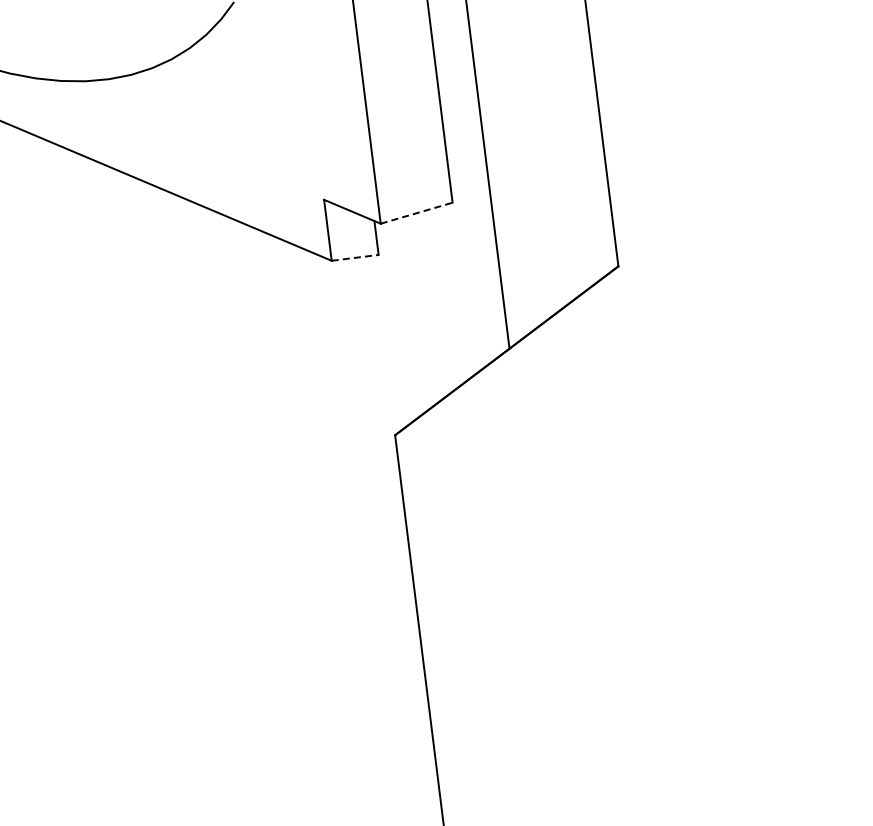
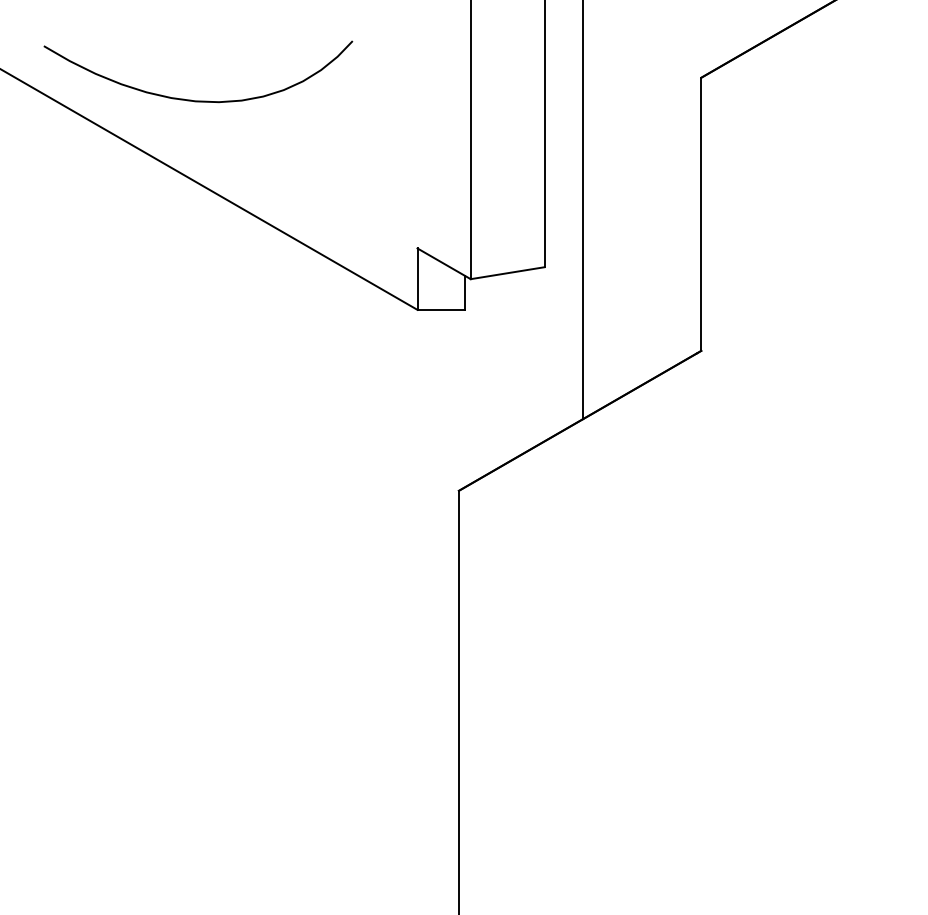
line: (417, 213) -> (508, 273), dashed -> solid
line: (355, 257) -> (441, 309), dashed -> solid

